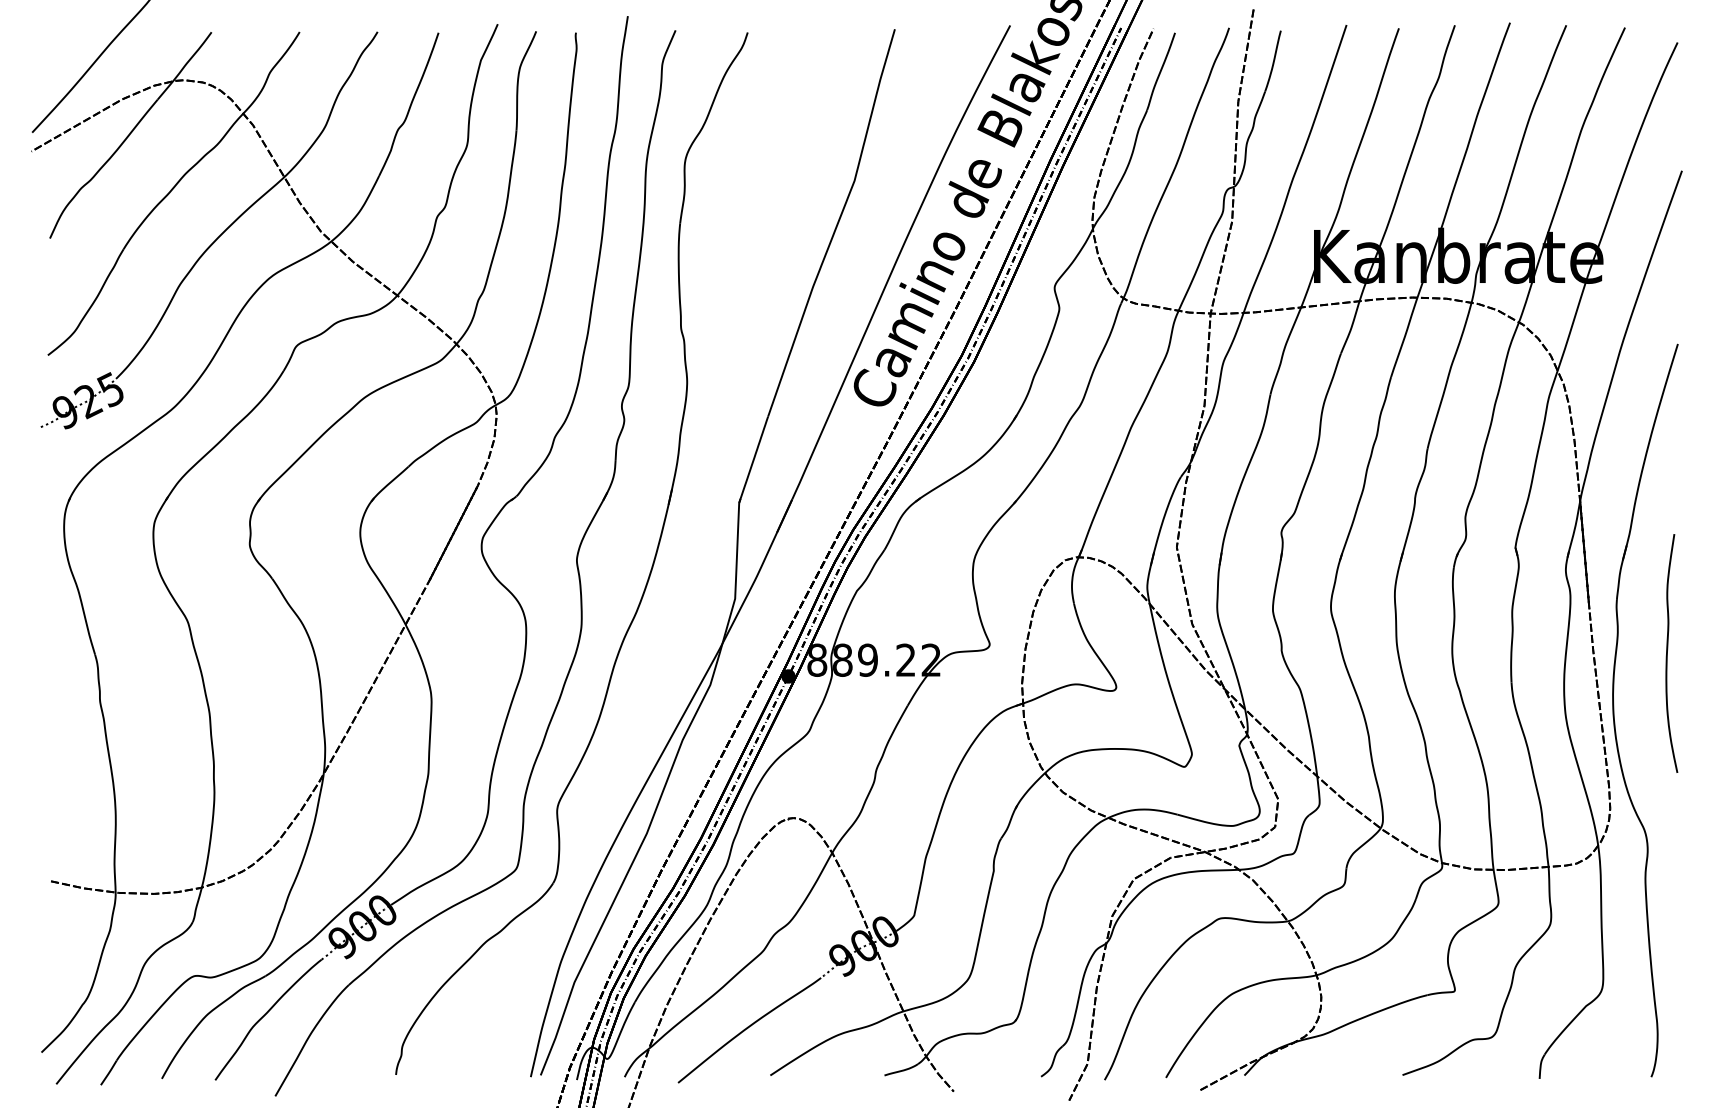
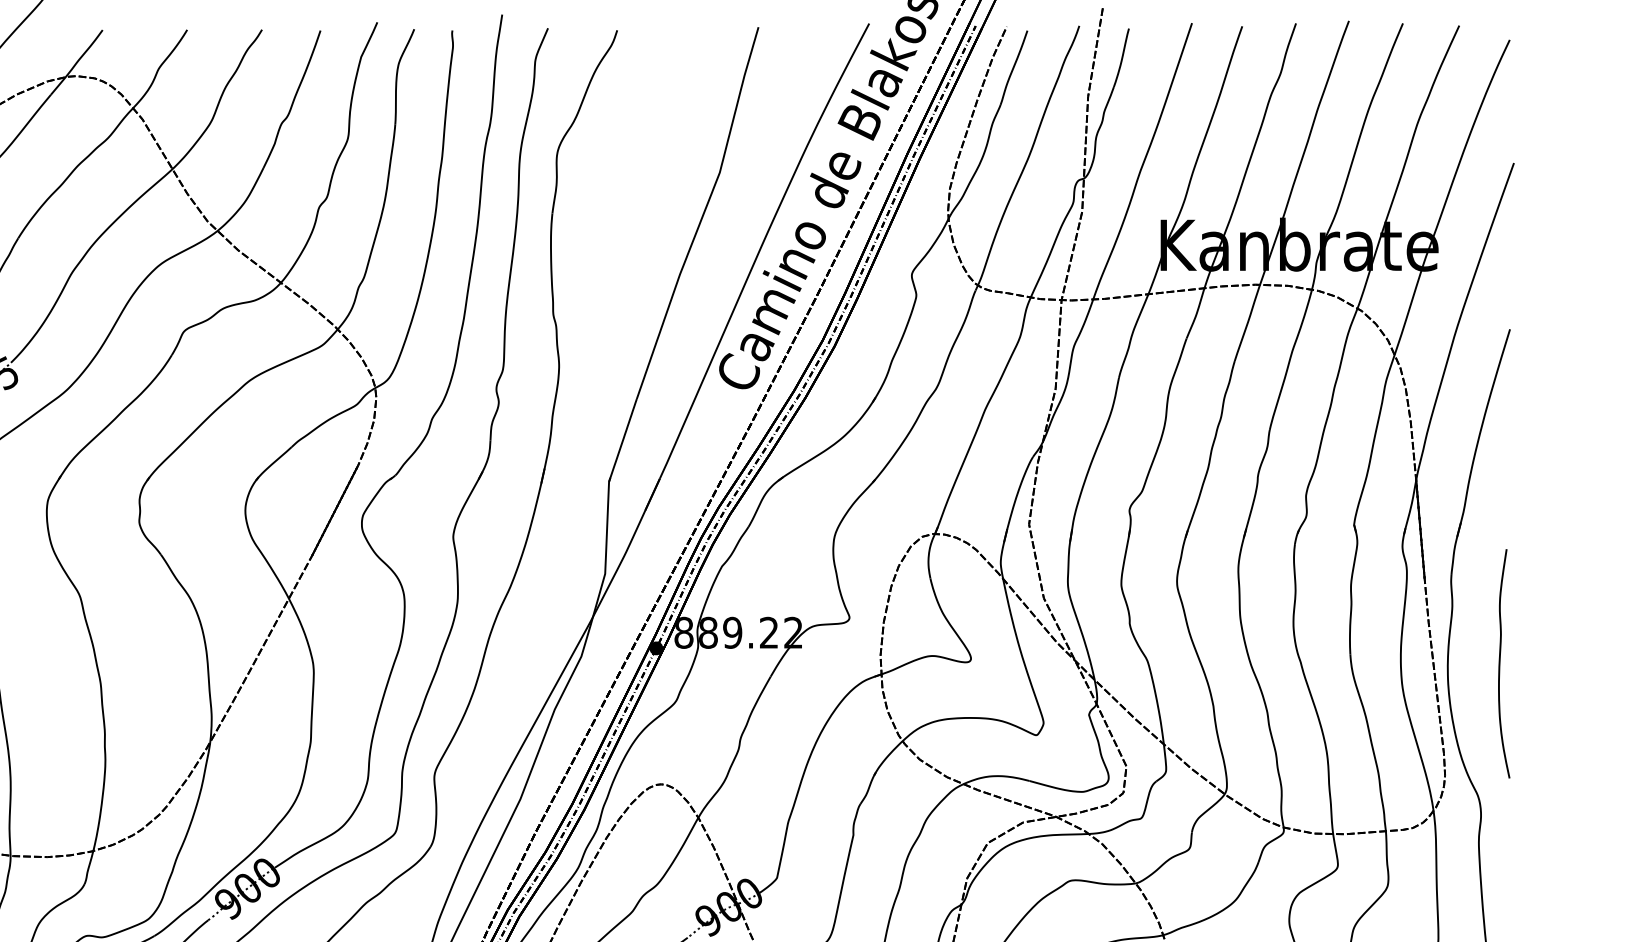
curve: (1667, 653) -> (1500, 663), moved

